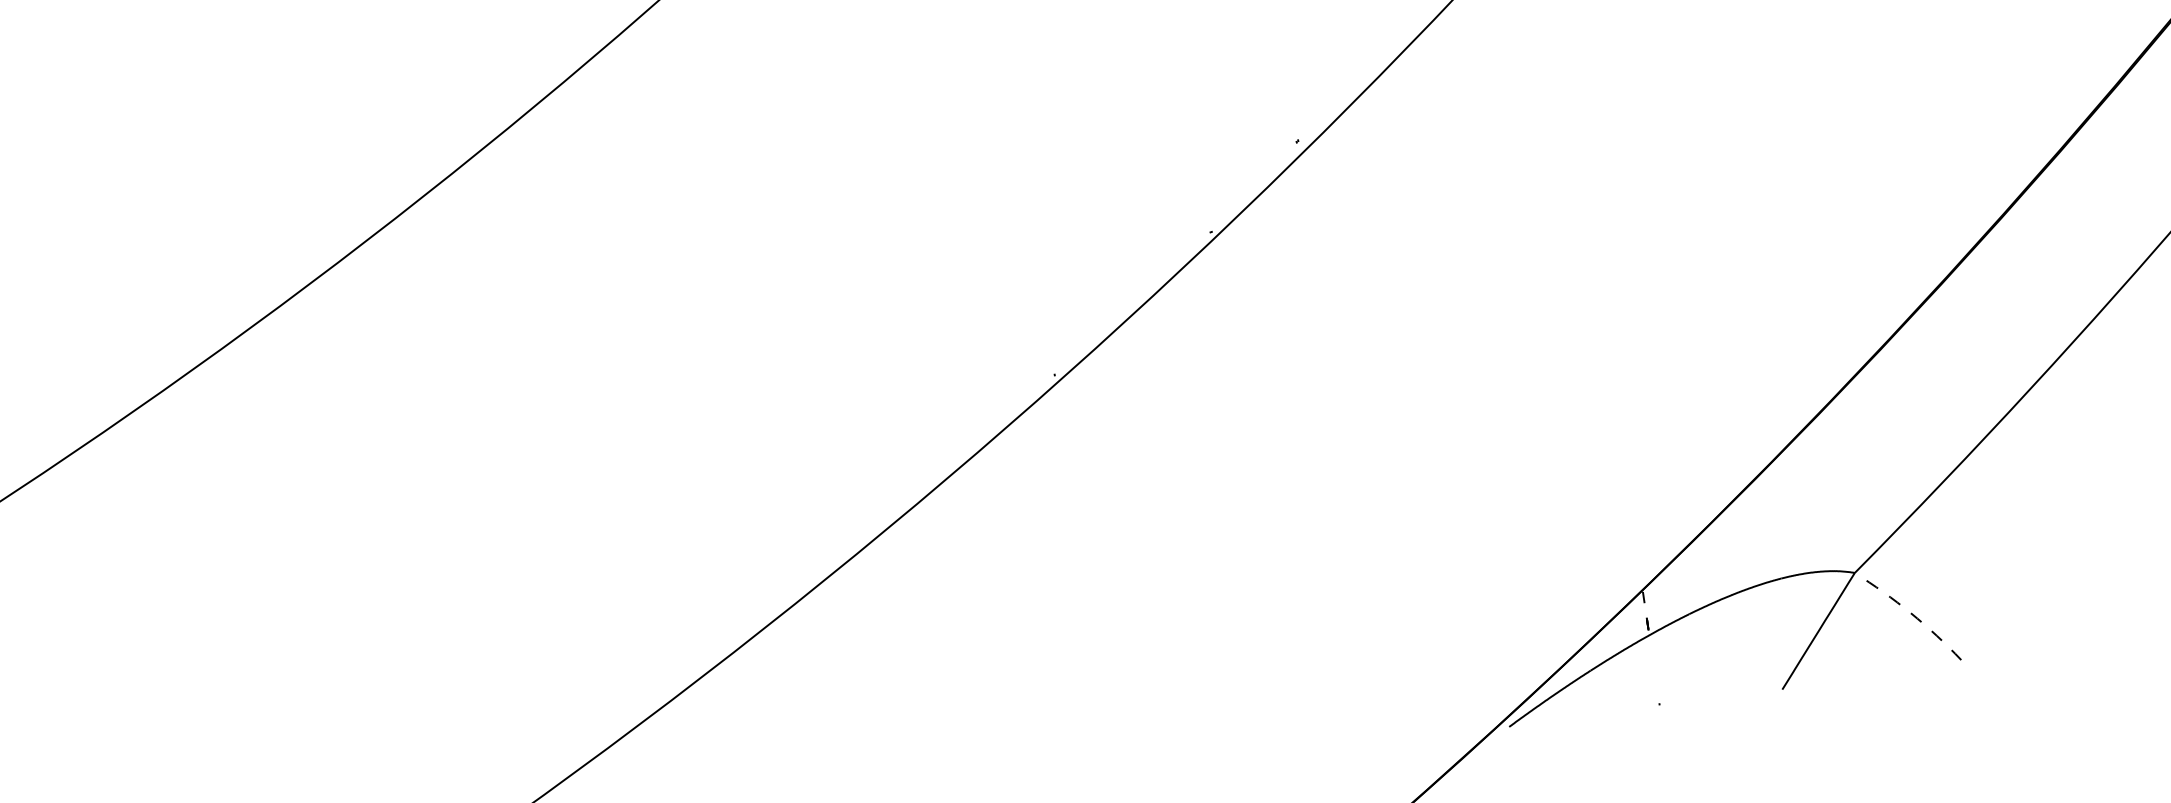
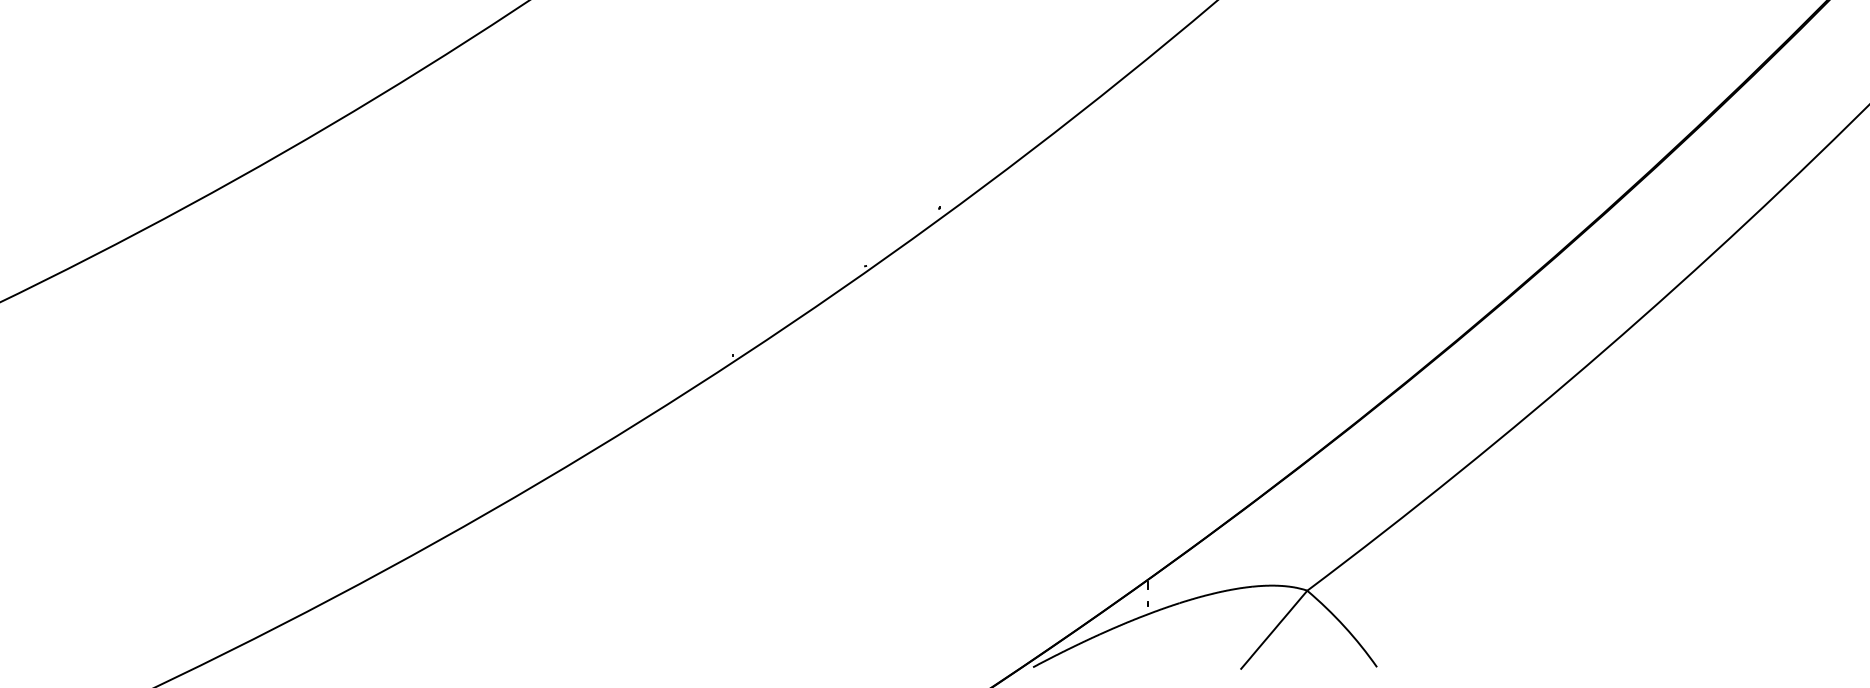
arc: (1910, 612) -> (1344, 626), dashed -> solid

